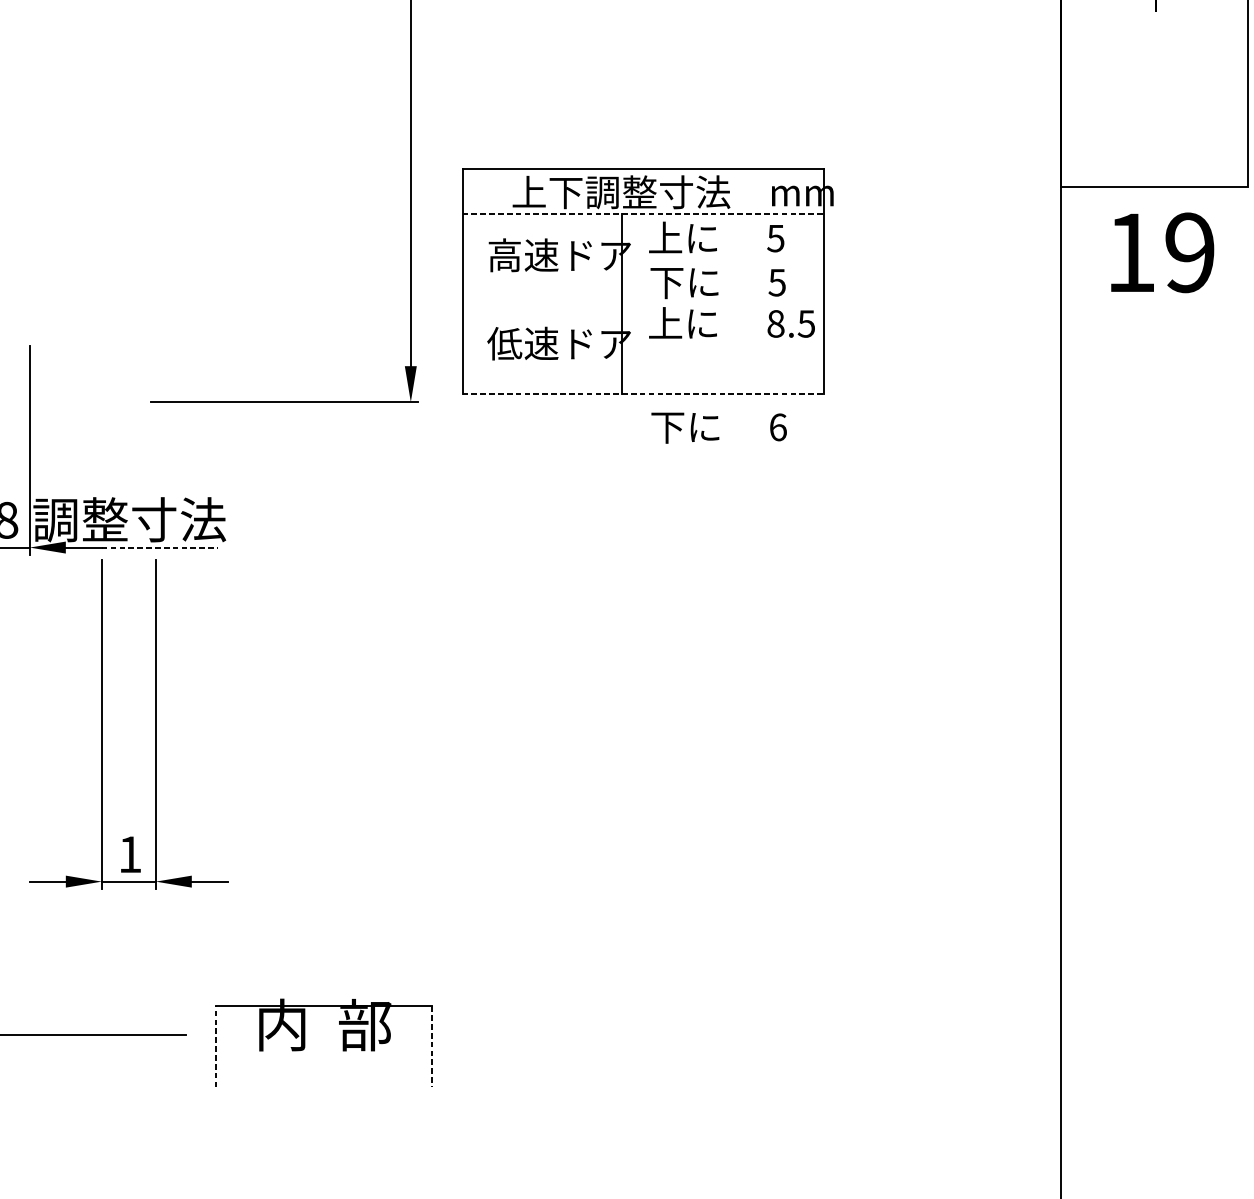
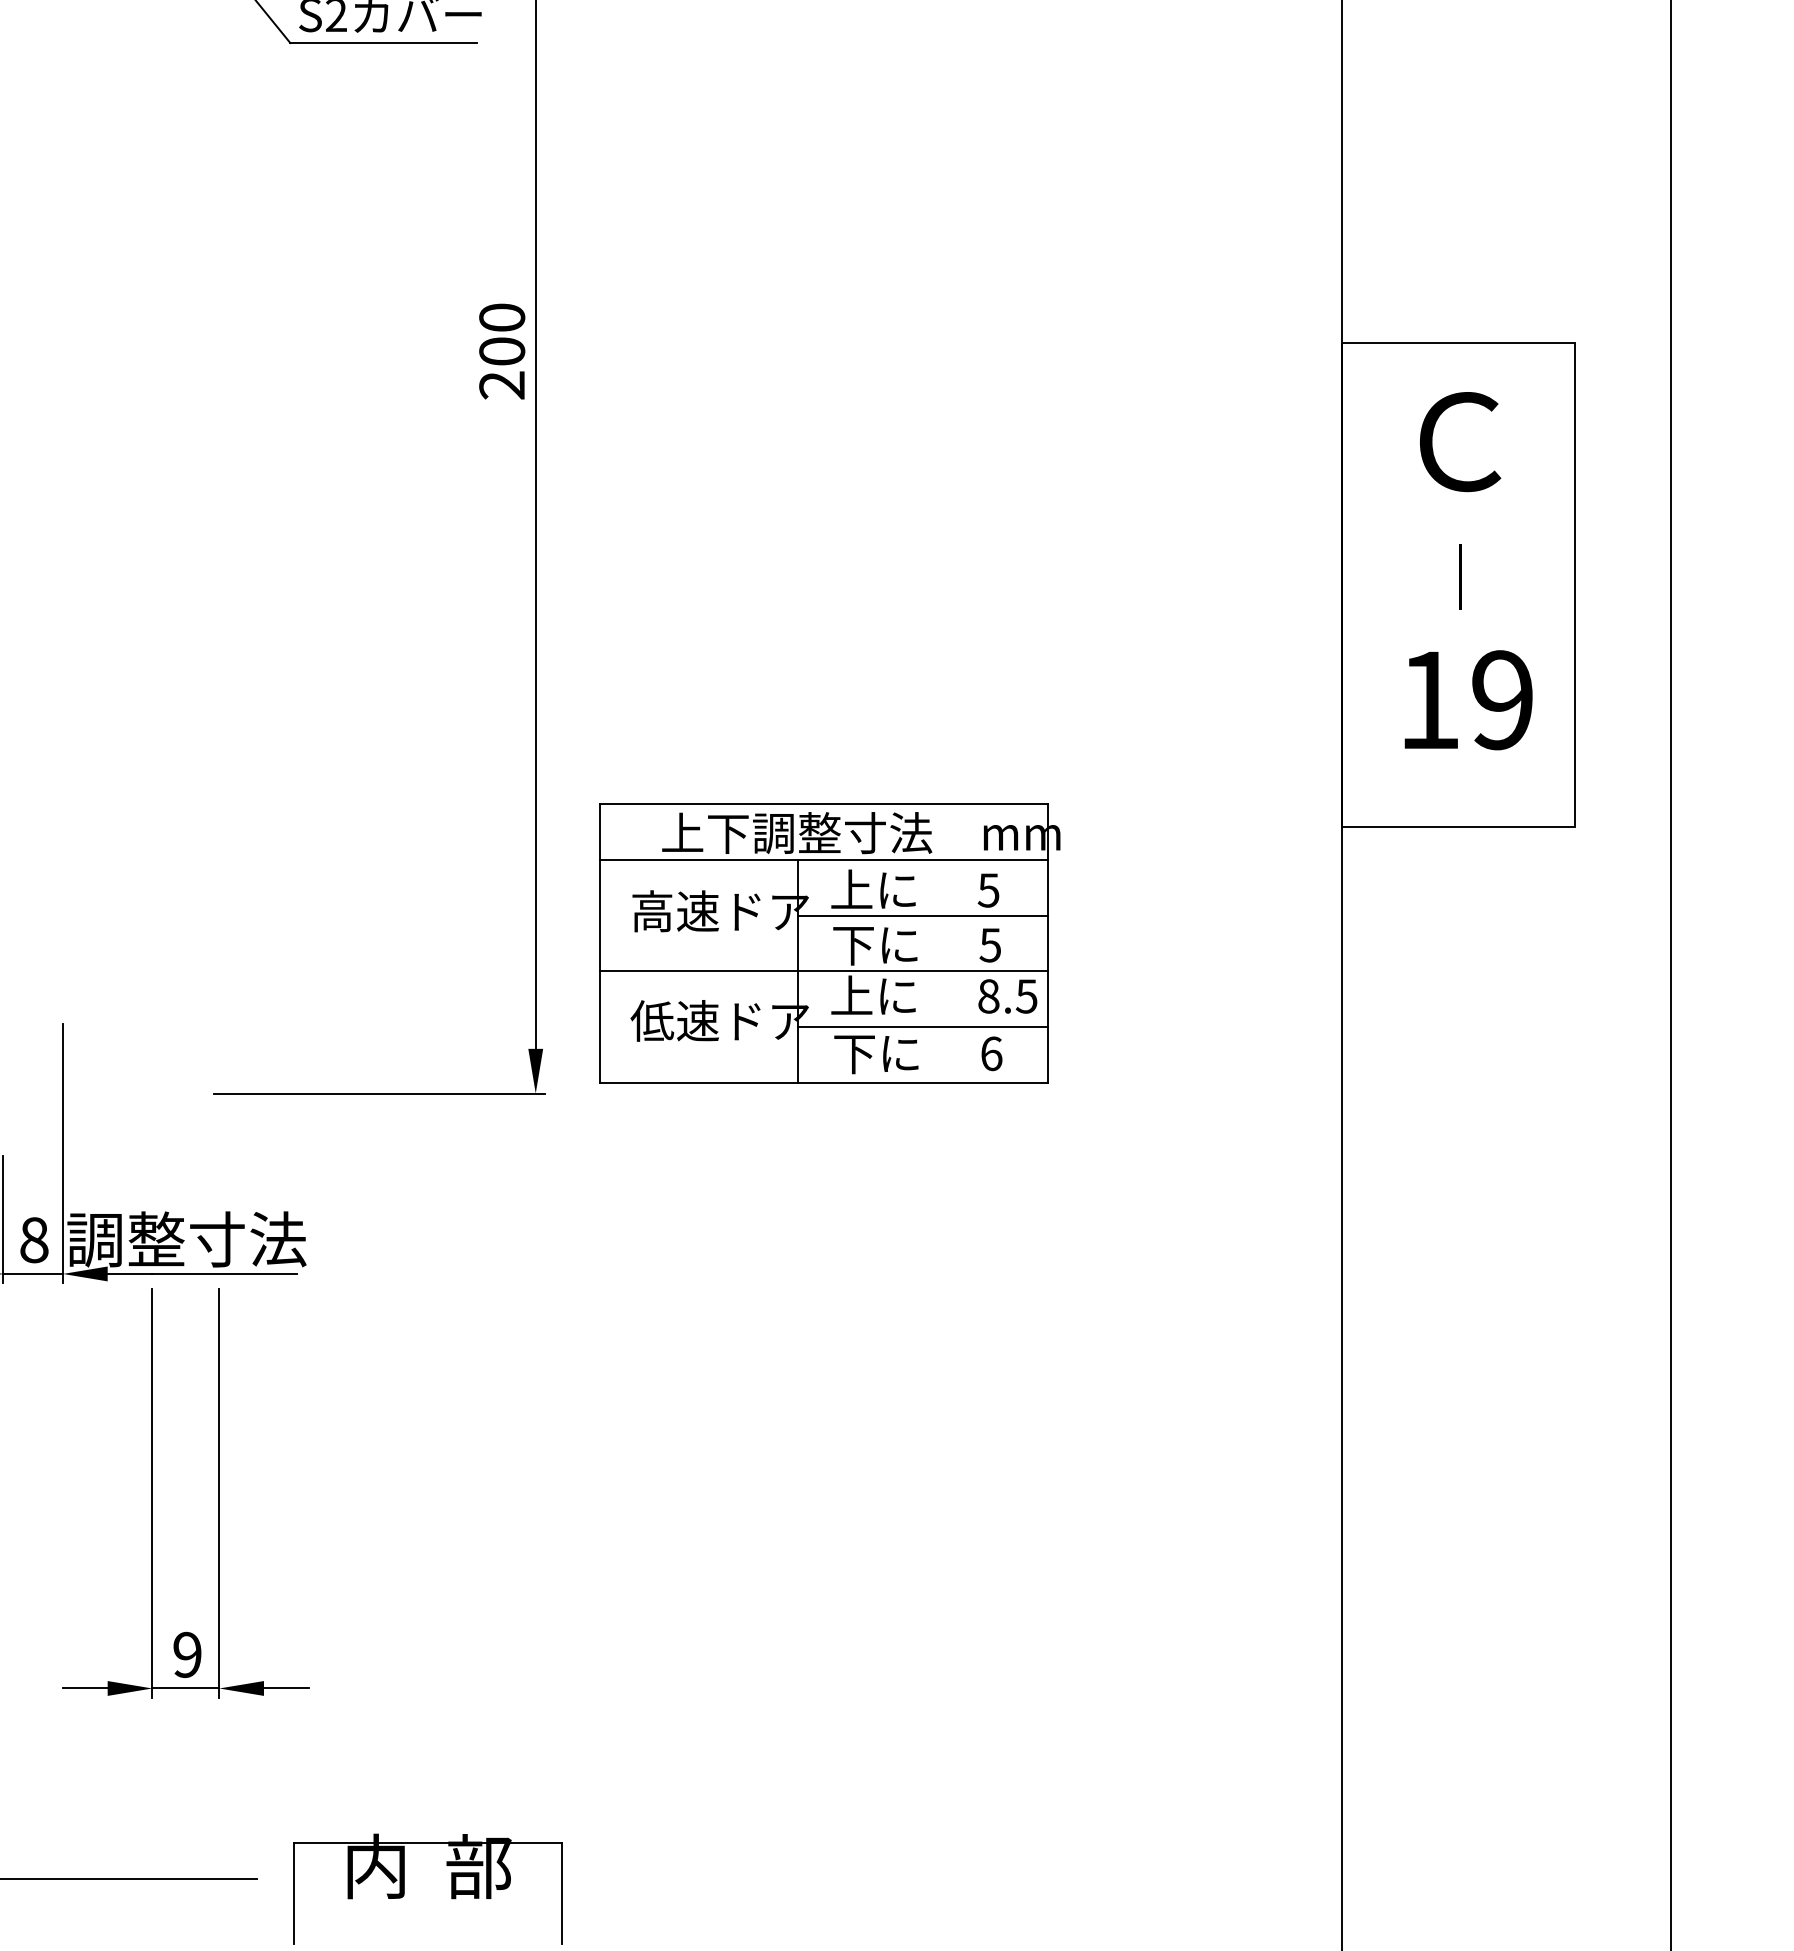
line: (643, 213) -> (824, 859), dashed -> solid
text: (1162, 253) -> (1468, 700), moved
line: (722, 258) -> (922, 915), added
line: (642, 303) -> (823, 971), added
line: (722, 348) -> (922, 1027), added
line: (643, 394) -> (824, 1083), dashed -> solid
text: (719, 427) -> (918, 1054), moved
line: (160, 547) -> (225, 1273), dashed -> solid
text: (130, 854) -> (187, 1654), 1 -> 9
line: (215, 1046) -> (293, 1892), dashed -> solid
line: (431, 1046) -> (561, 1893), dashed -> solid

